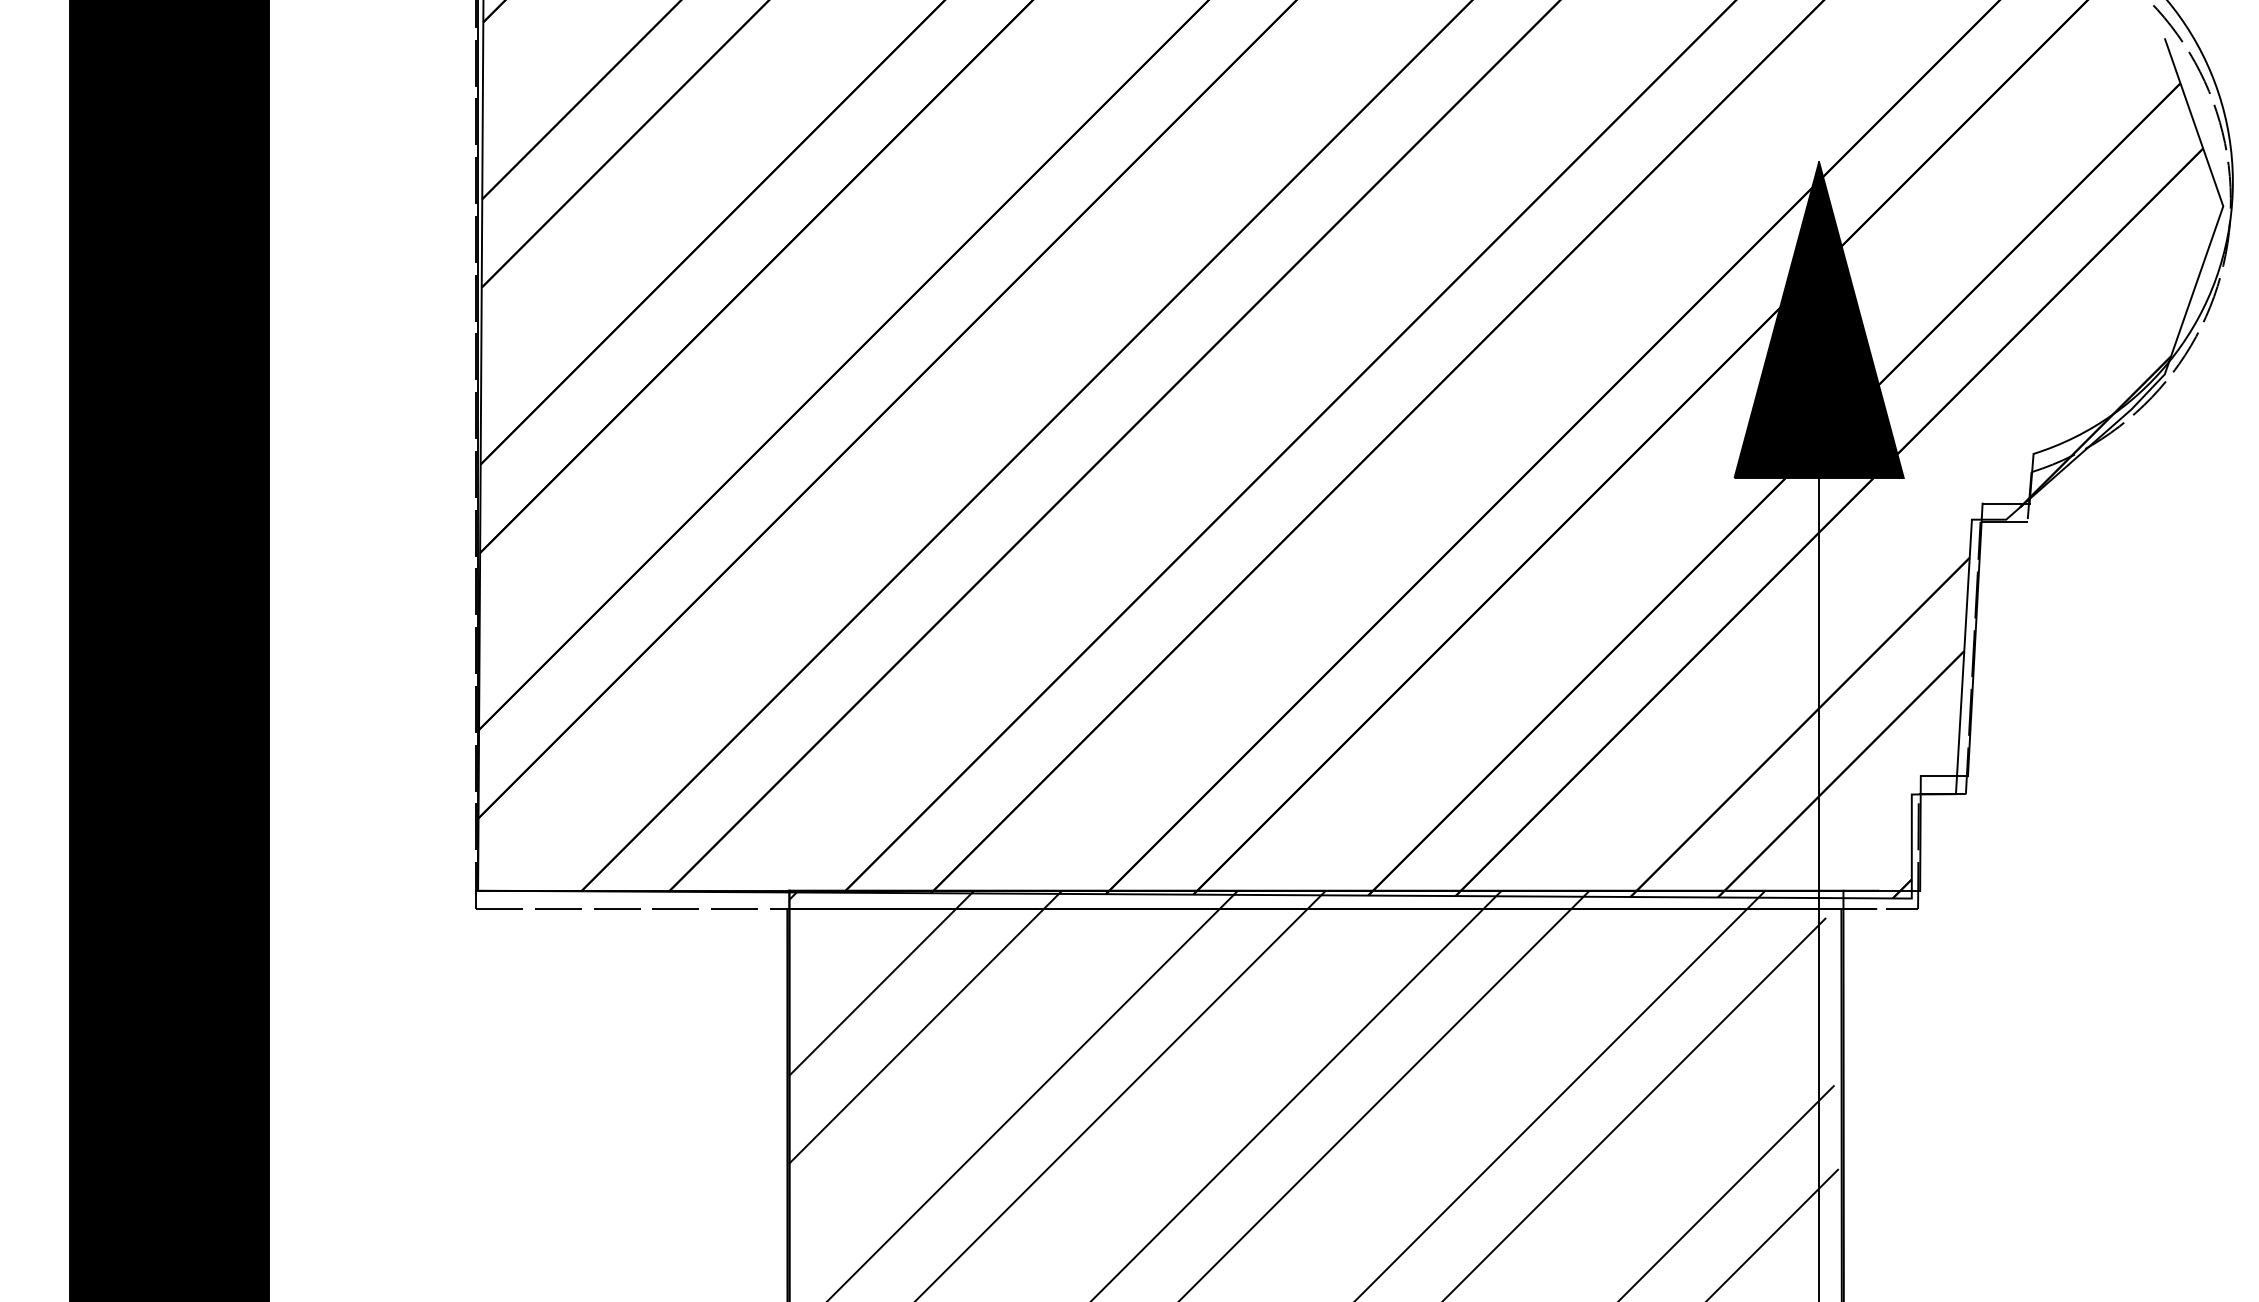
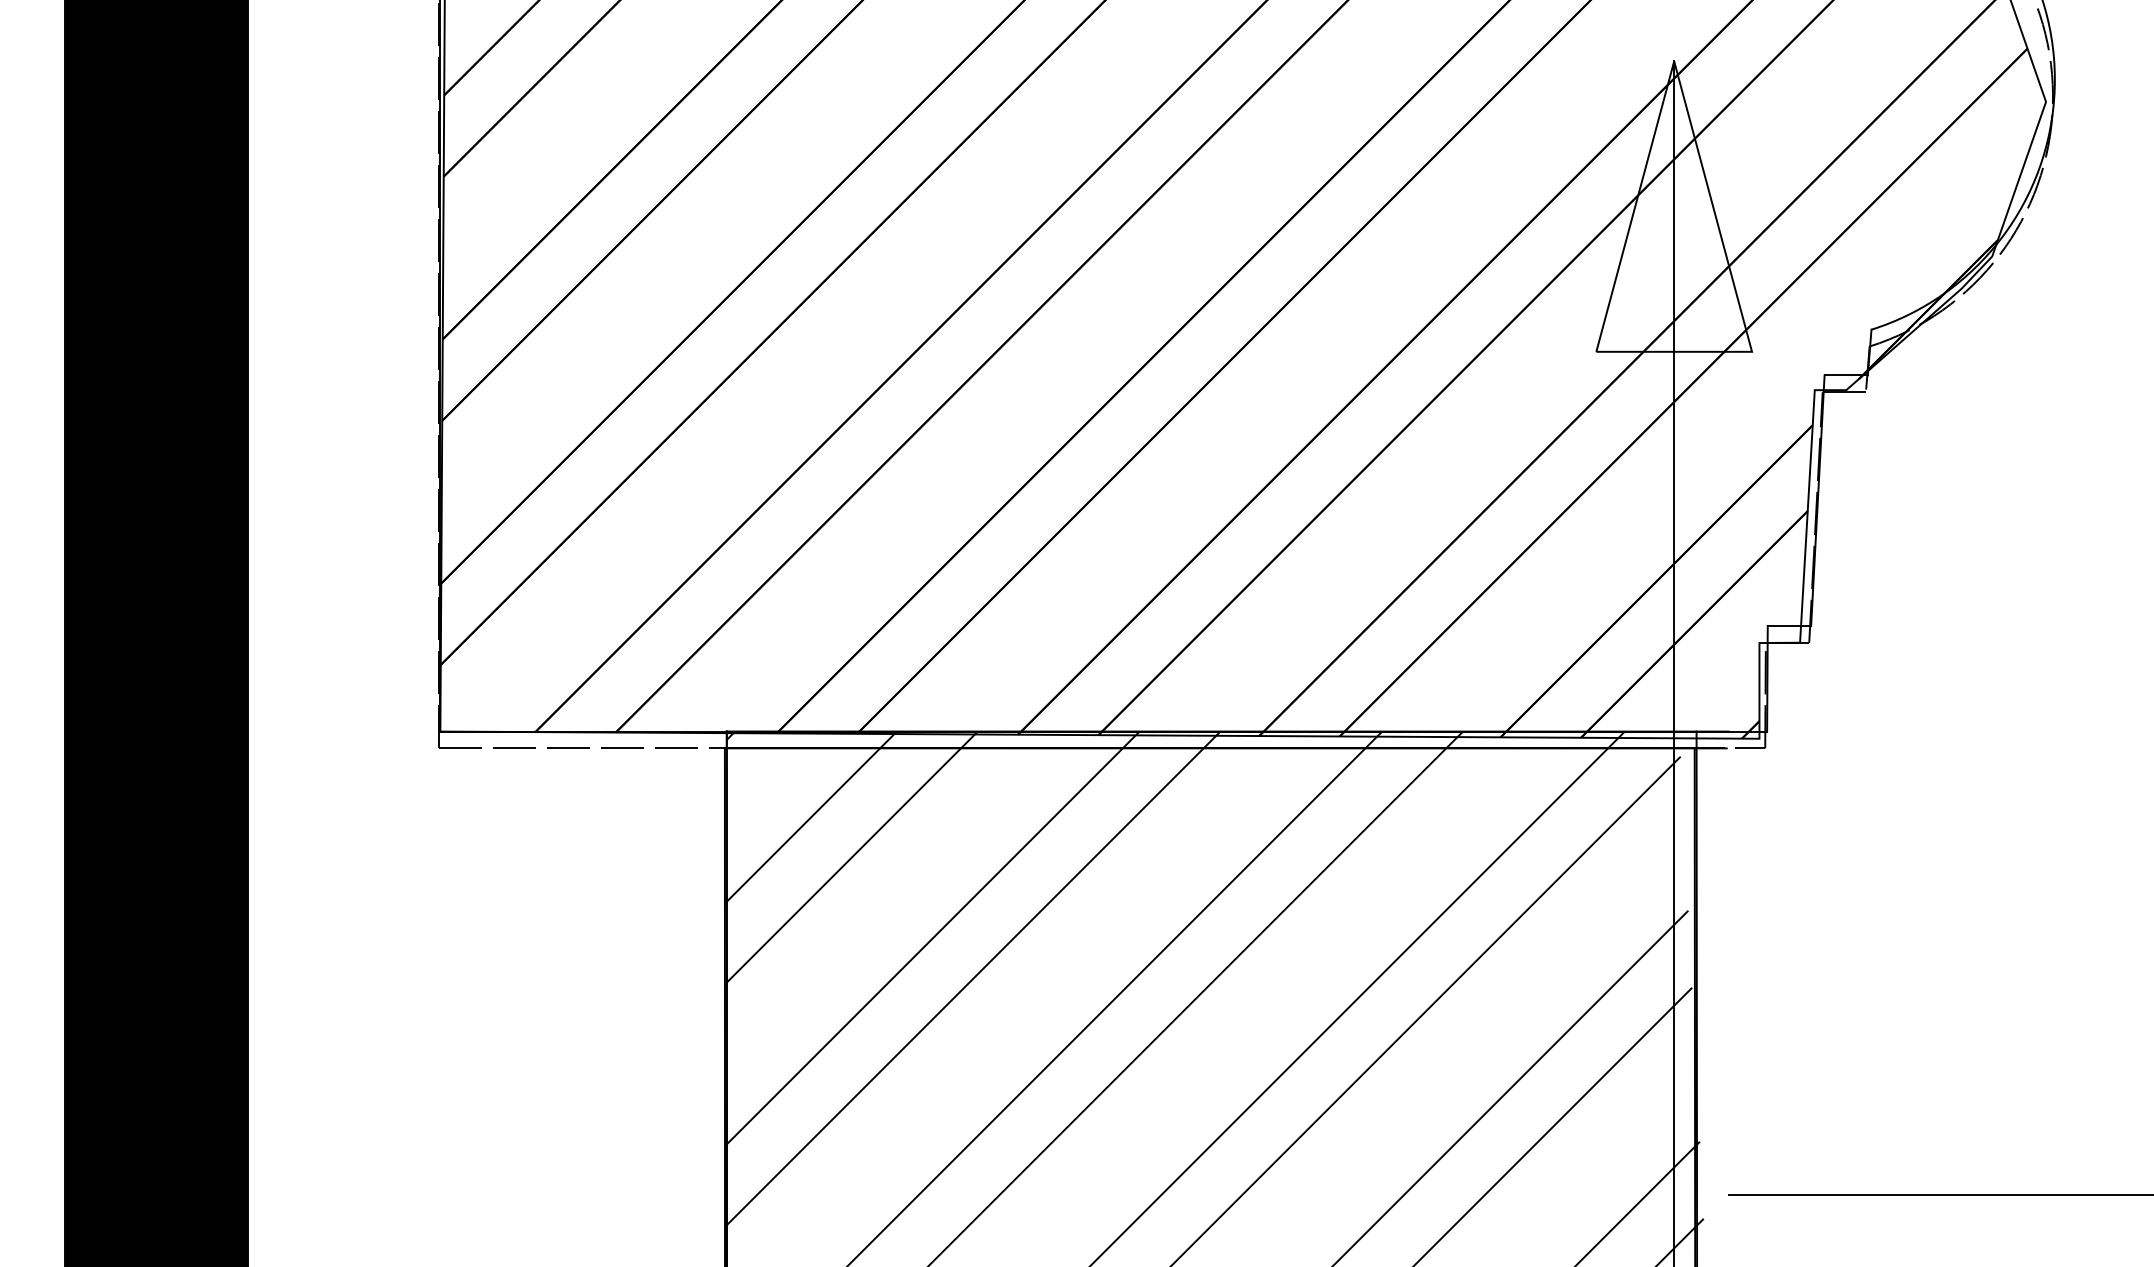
fill: (1819, 320) -> (1674, 206), removed

